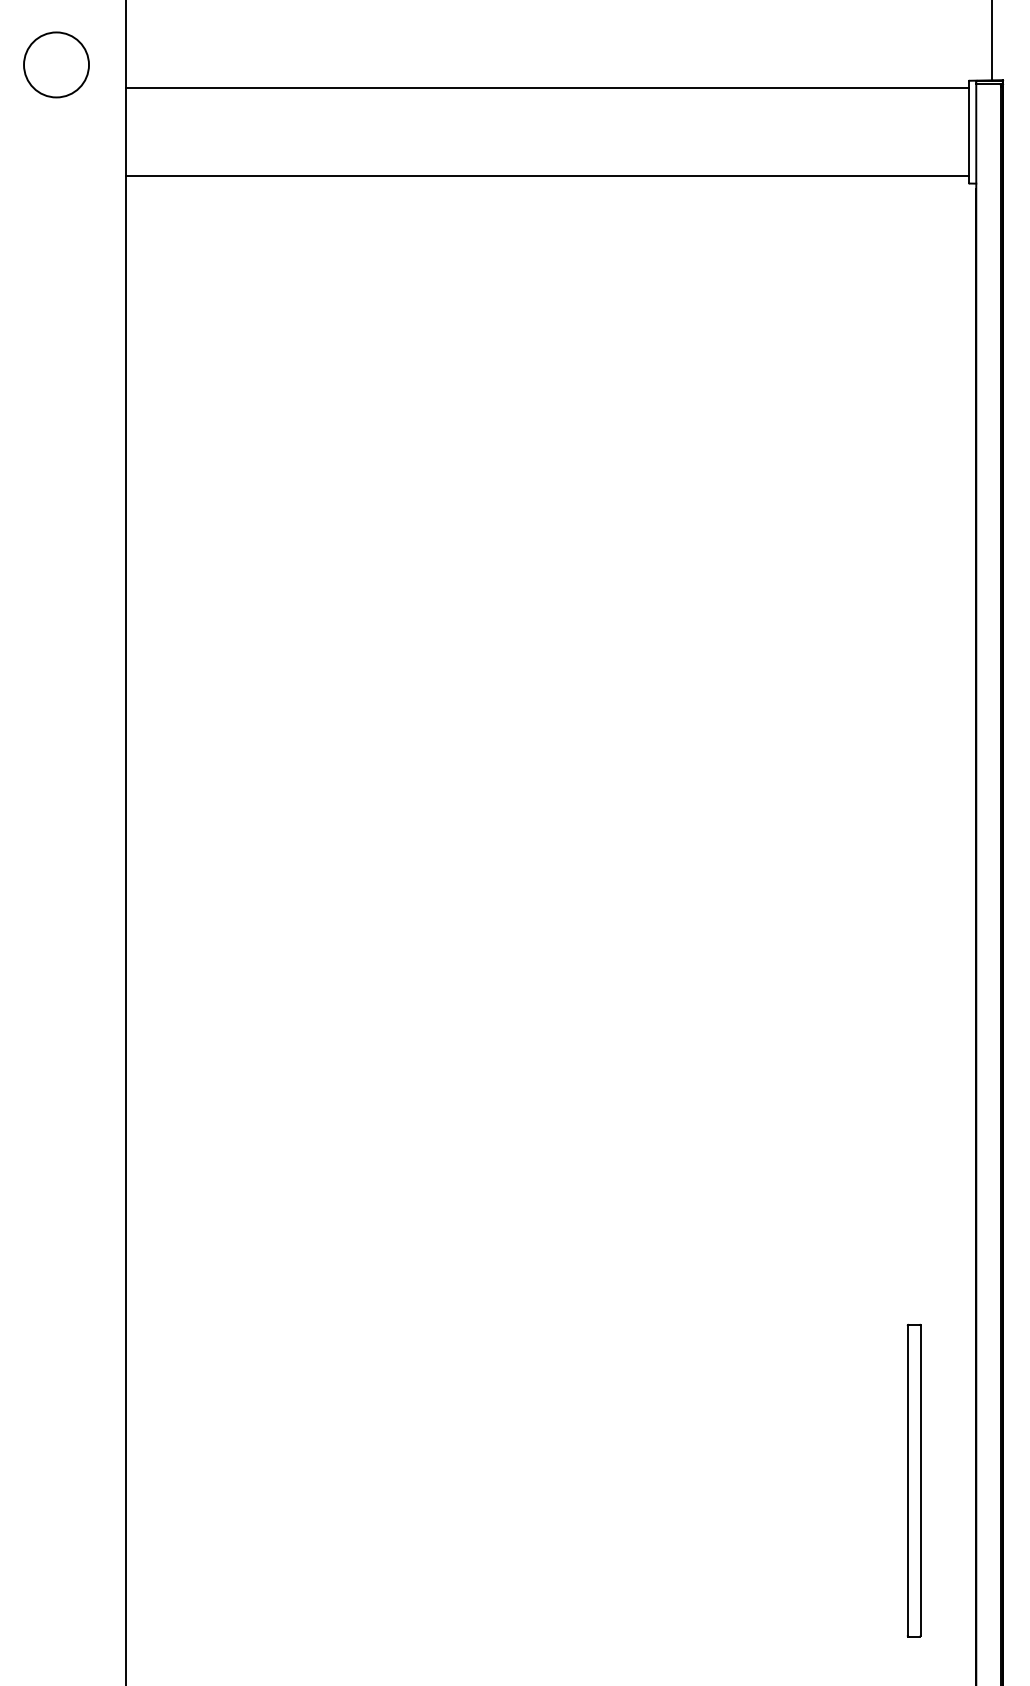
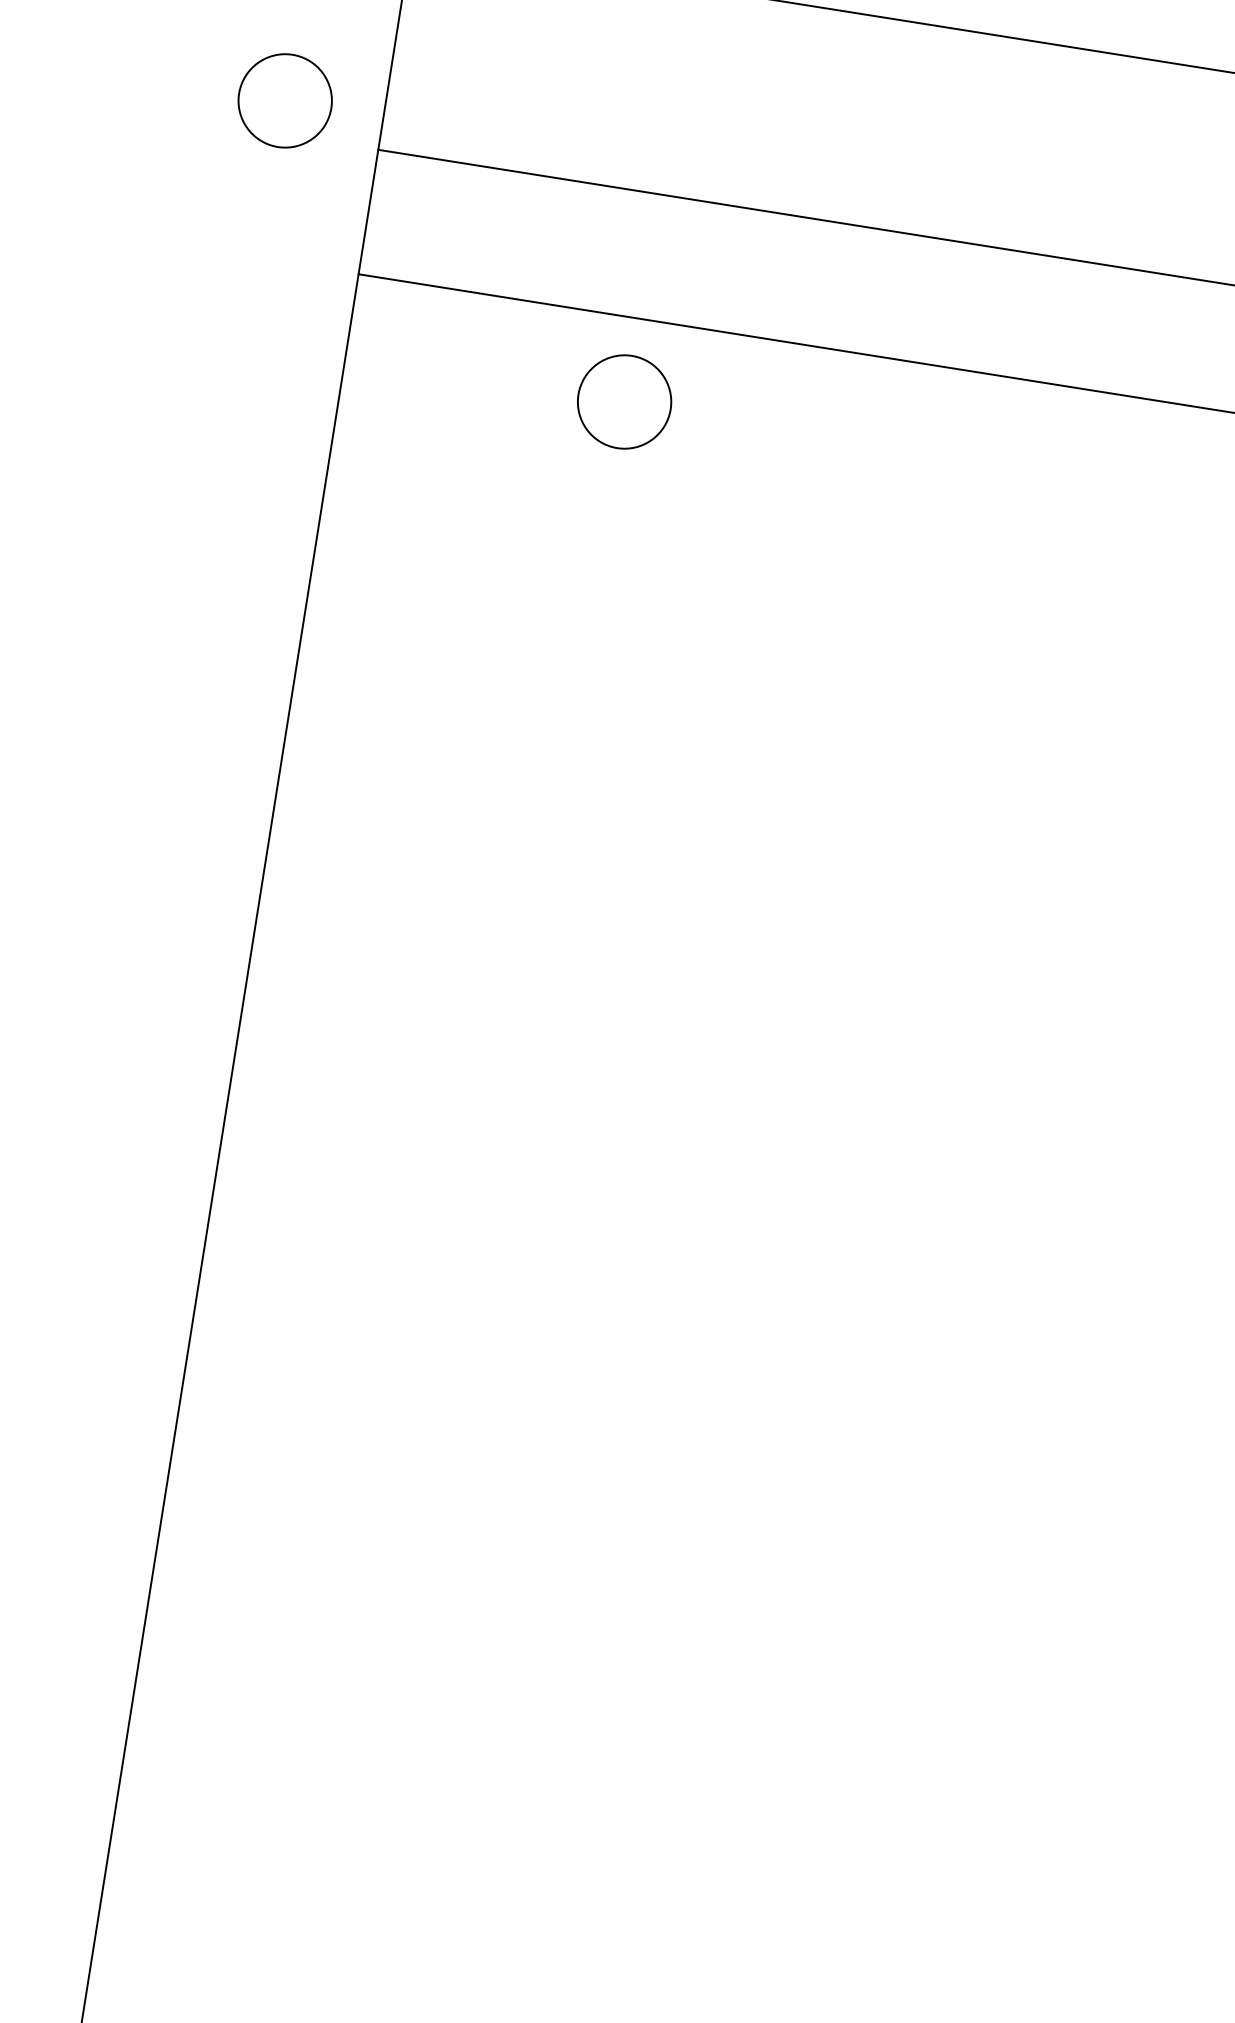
circle: (322, 234) -> (624, 401), added

